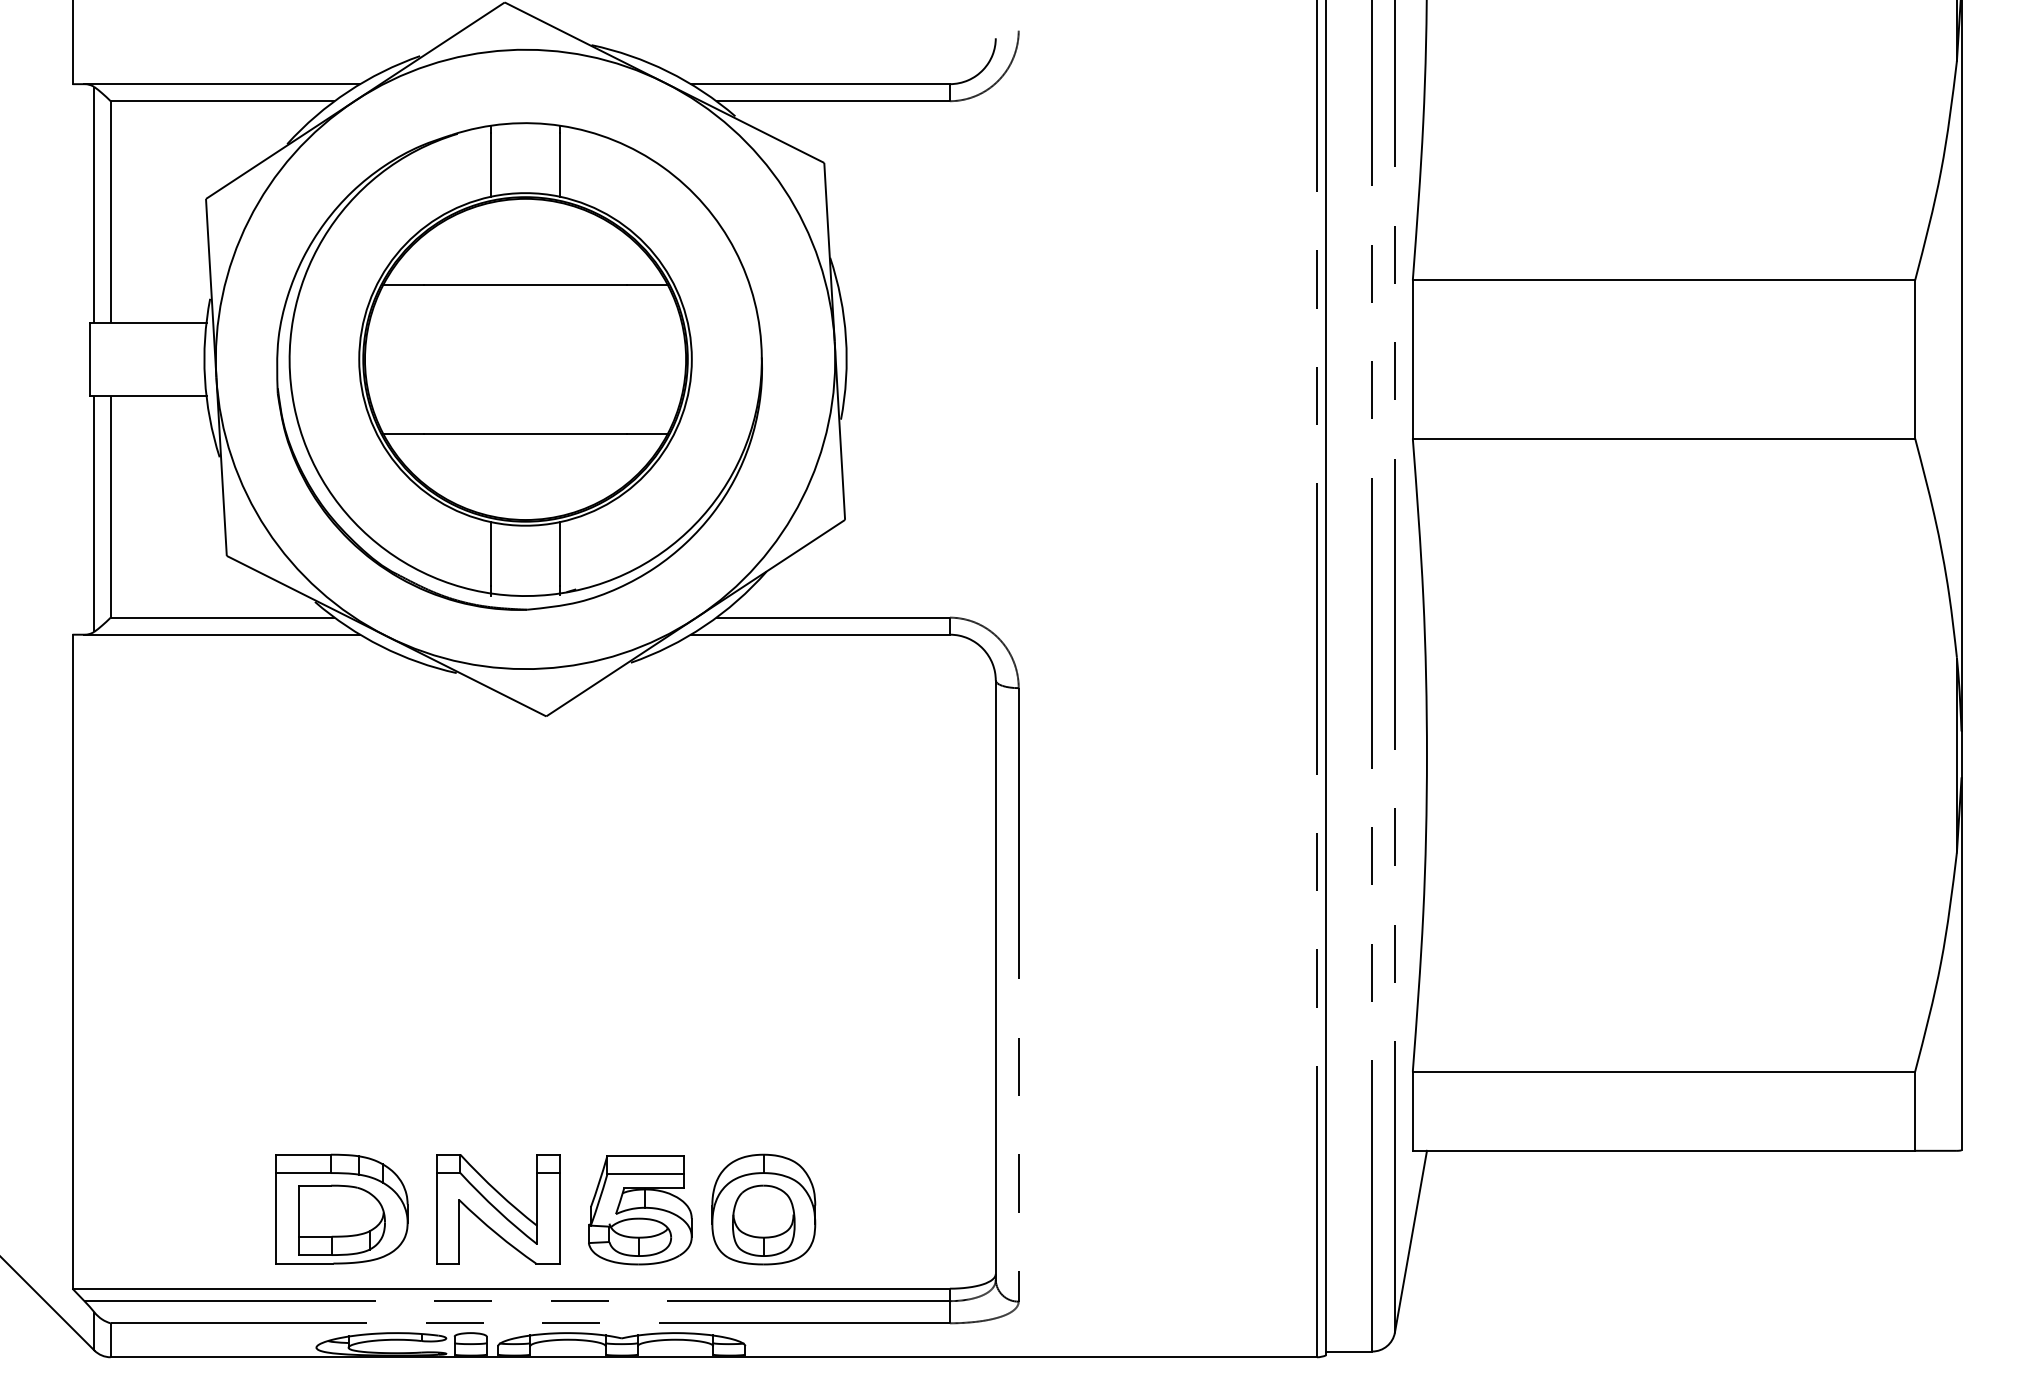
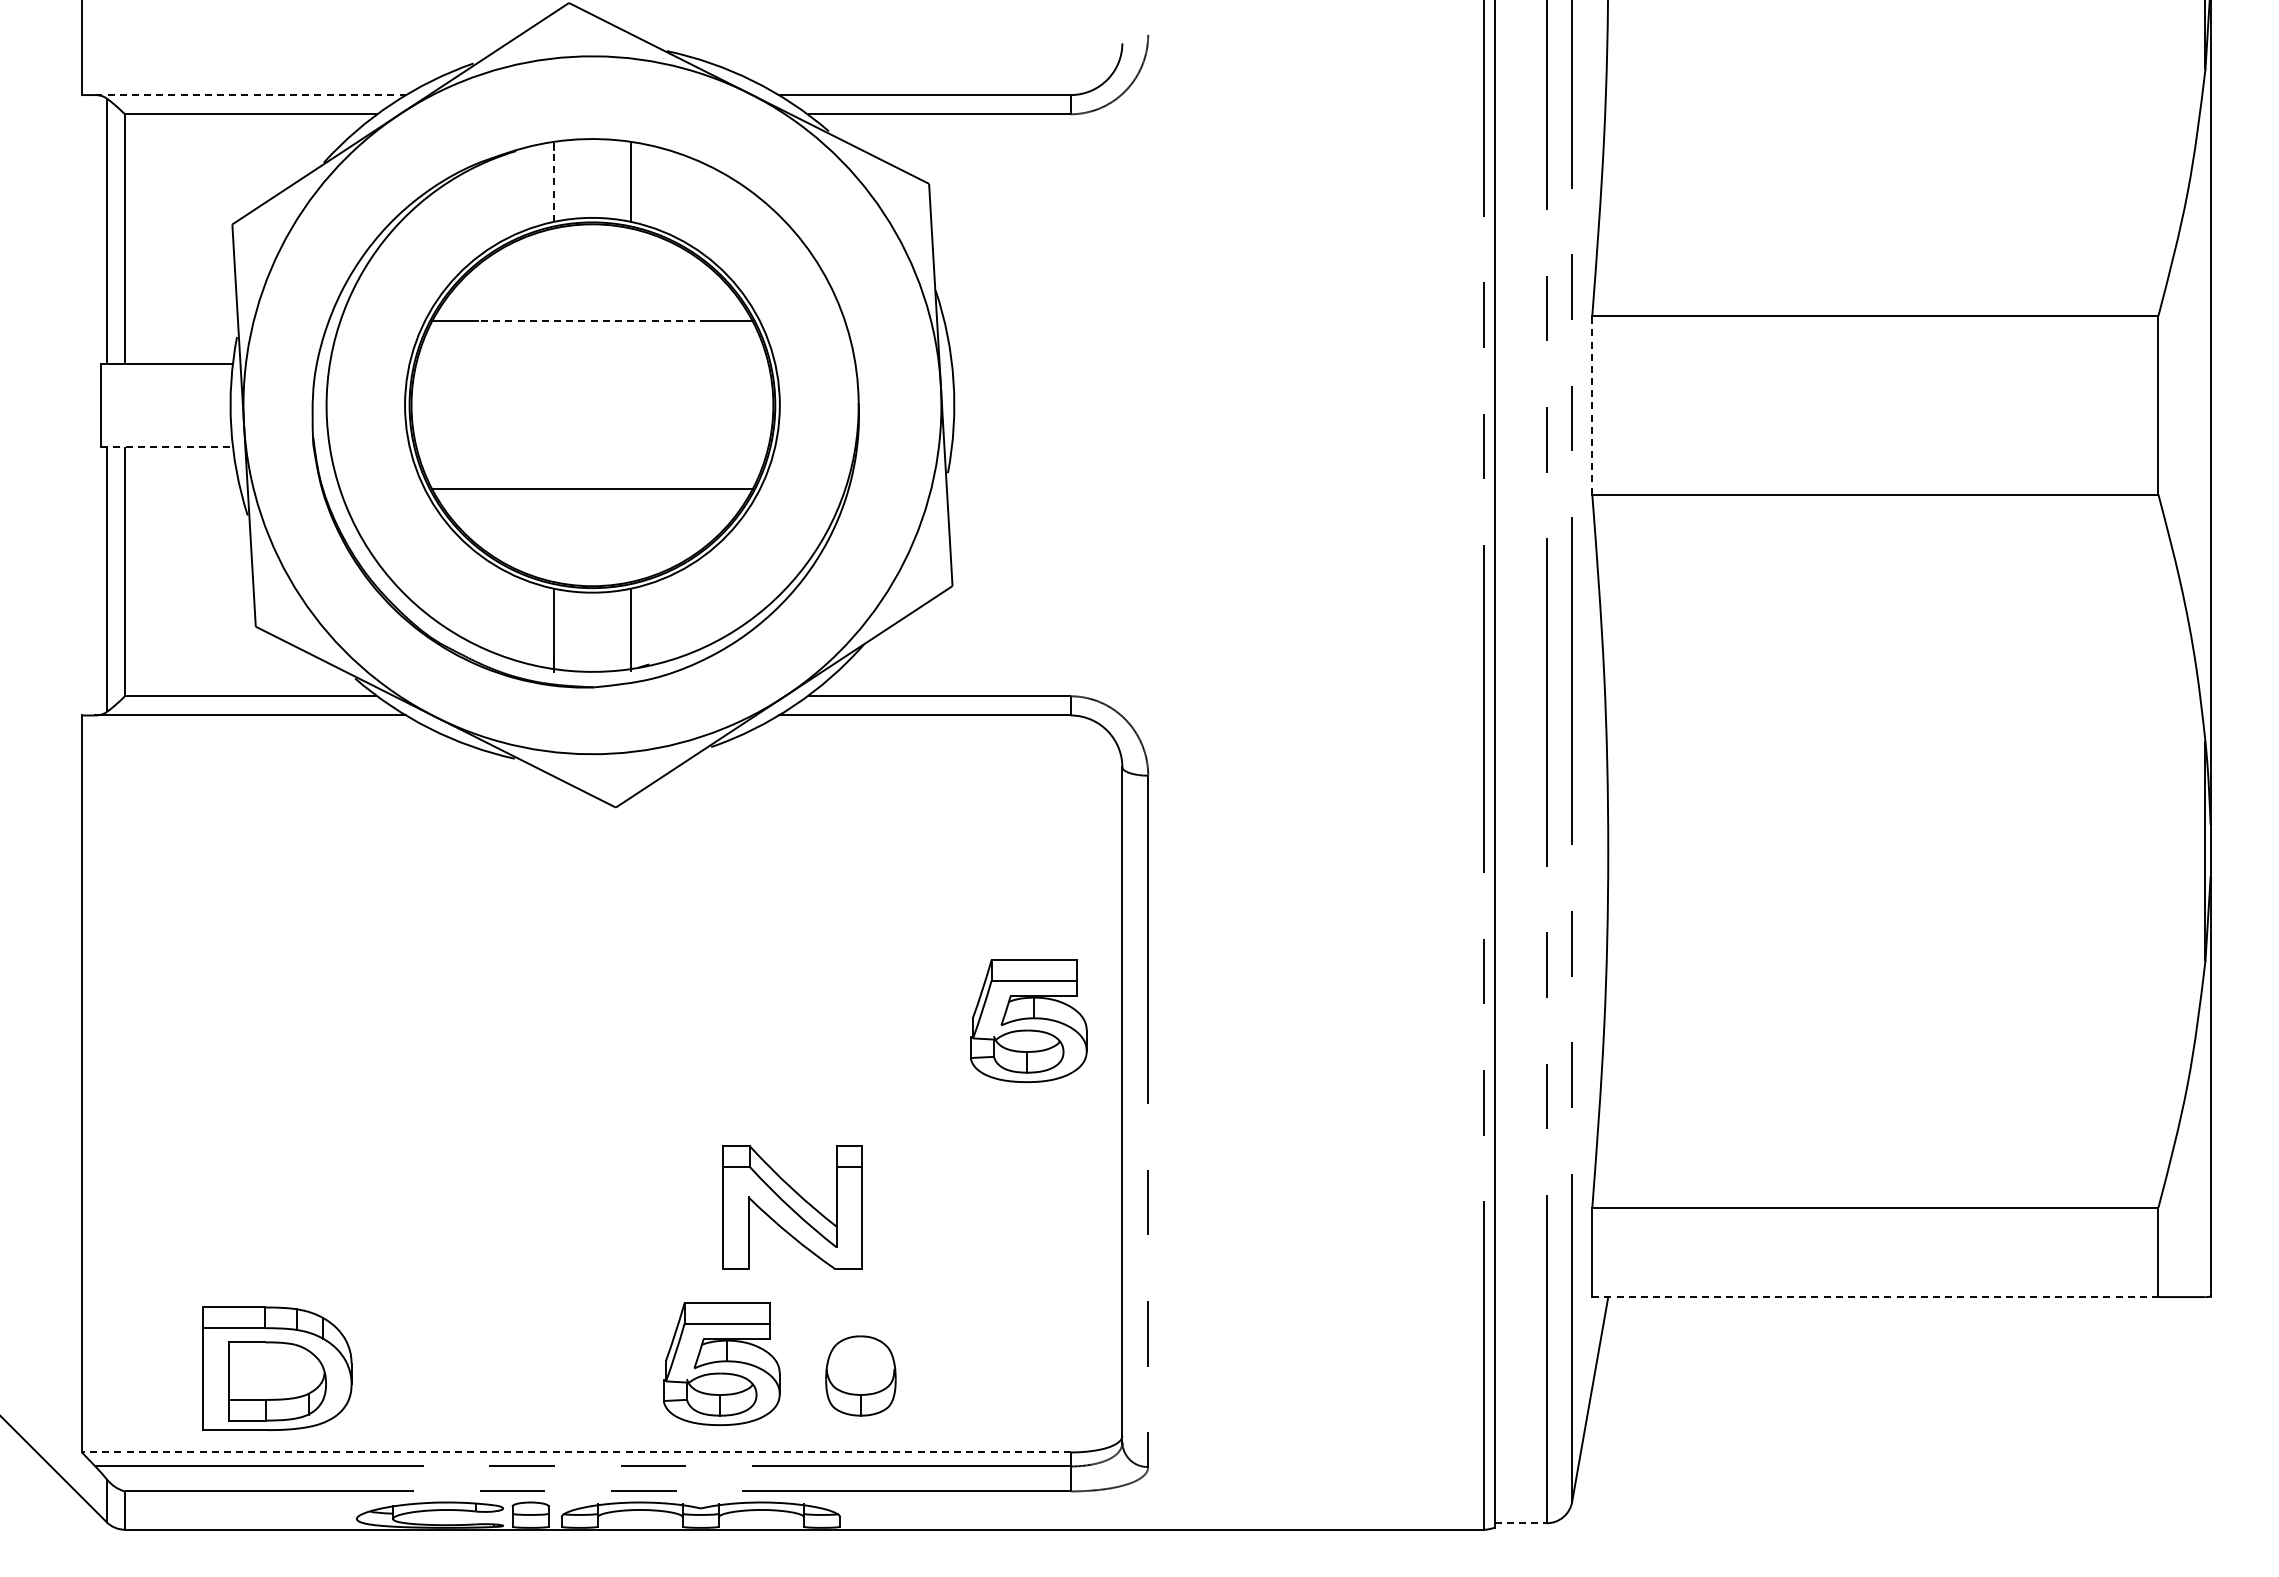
line: (222, 84) -> (251, 95), solid -> dashed
line: (490, 164) -> (553, 185), solid -> dashed
line: (525, 285) -> (592, 321), solid -> dashed
line: (1412, 358) -> (1592, 404), solid -> dashed
line: (148, 396) -> (167, 446), solid -> dashed
part: (912, 905) -> (1028, 1020), added
line: (1664, 1151) -> (1875, 1297), solid -> dashed
part: (341, 1208) -> (277, 1368), moved
part: (498, 1208) -> (792, 1207), moved
part: (763, 1208) -> (860, 1362), removed
line: (510, 1288) -> (575, 1452), solid -> dashed
line: (1349, 1351) -> (1521, 1523), solid -> dashed

